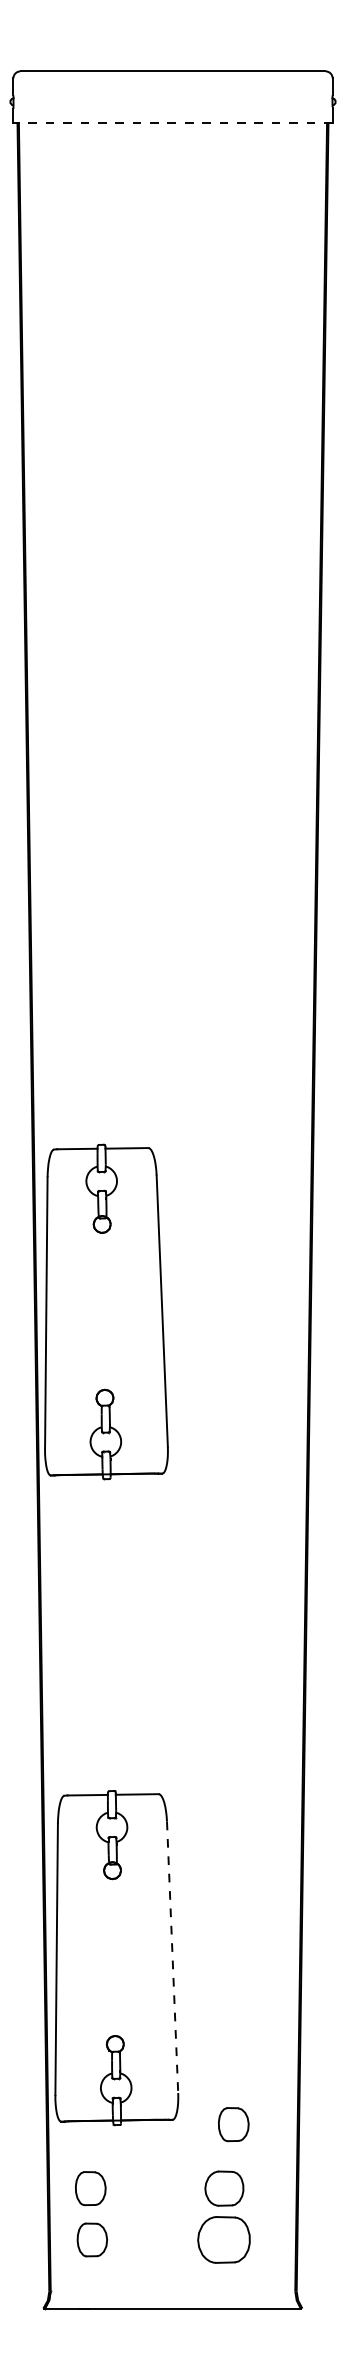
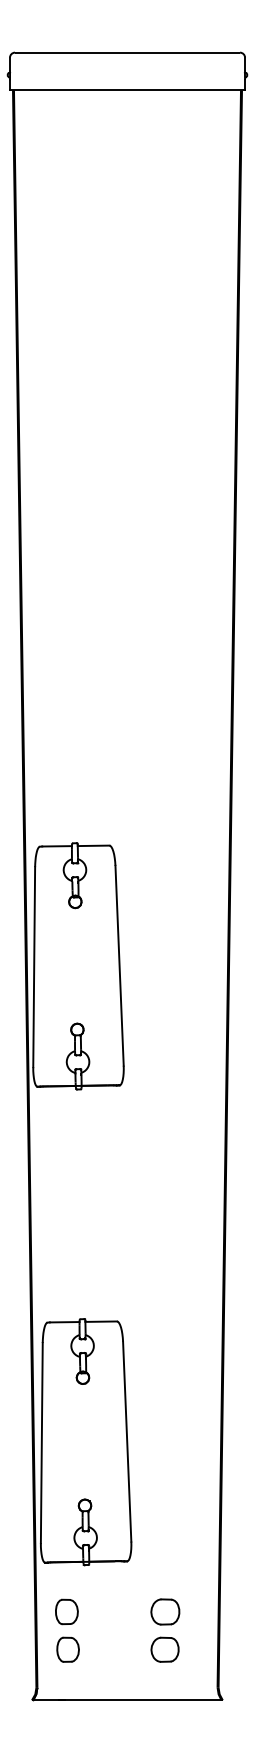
line: (172, 122) -> (127, 90), dashed -> solid
line: (172, 1957) -> (127, 1441), dashed -> solid
part: (233, 2124) -> (172, 1564), removed
part: (223, 2239) -> (164, 1649), size x0.71

